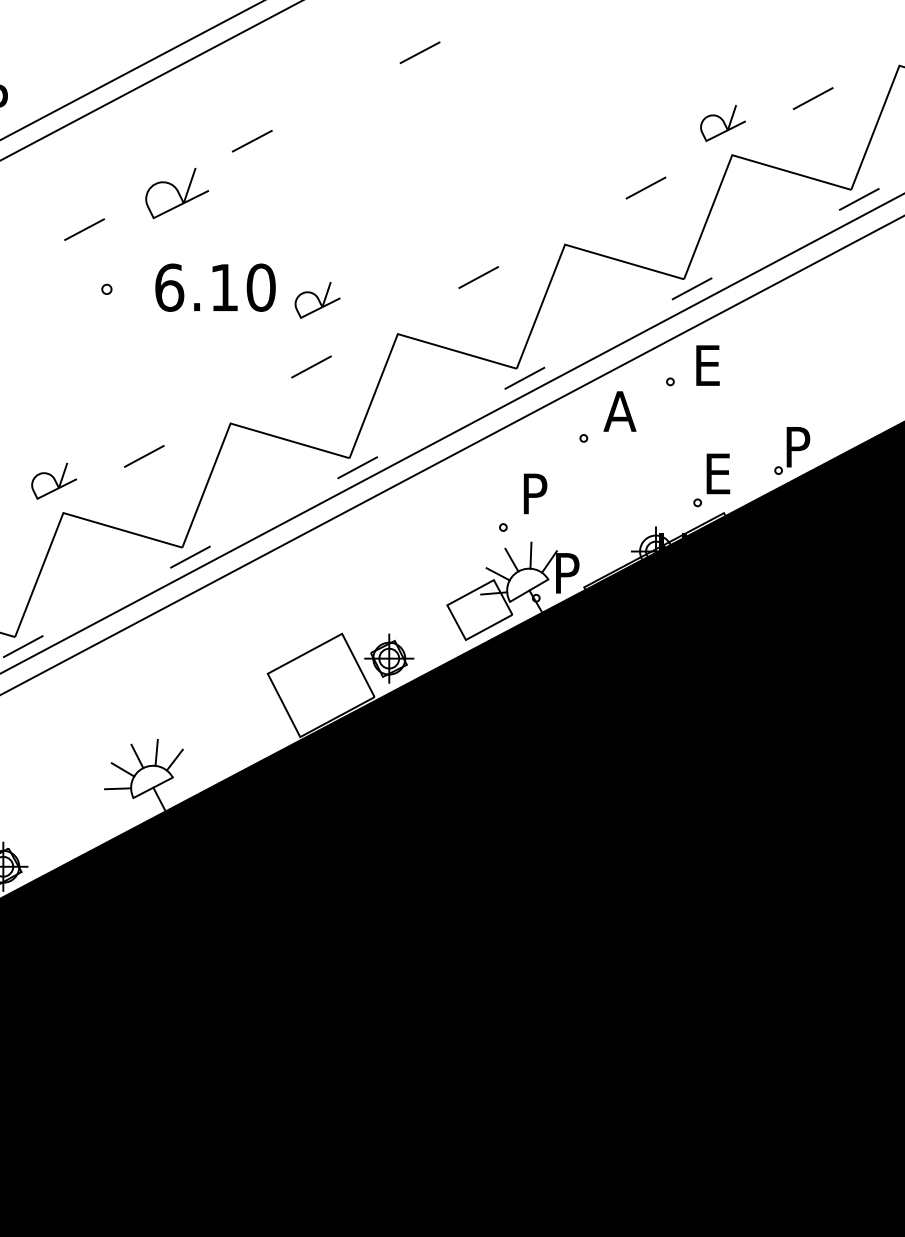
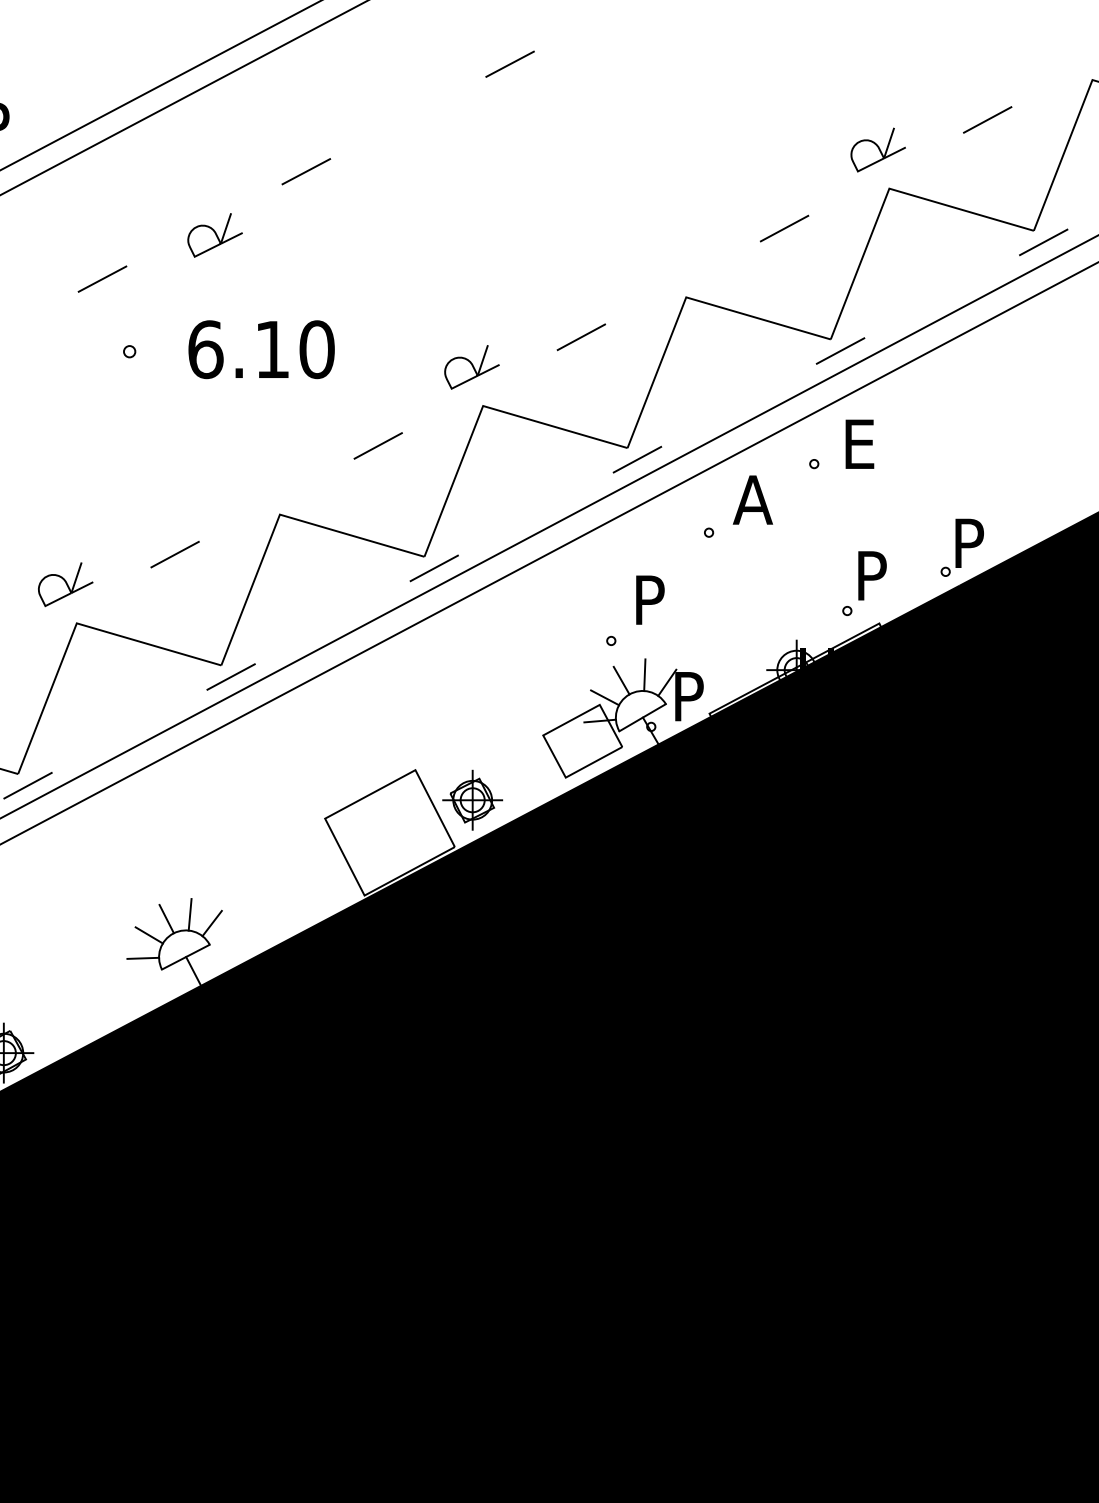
part: (177, 193) -> (215, 235), size x0.71
part: (317, 300) -> (471, 367), moved
text: (720, 473) -> (875, 575), E -> P

